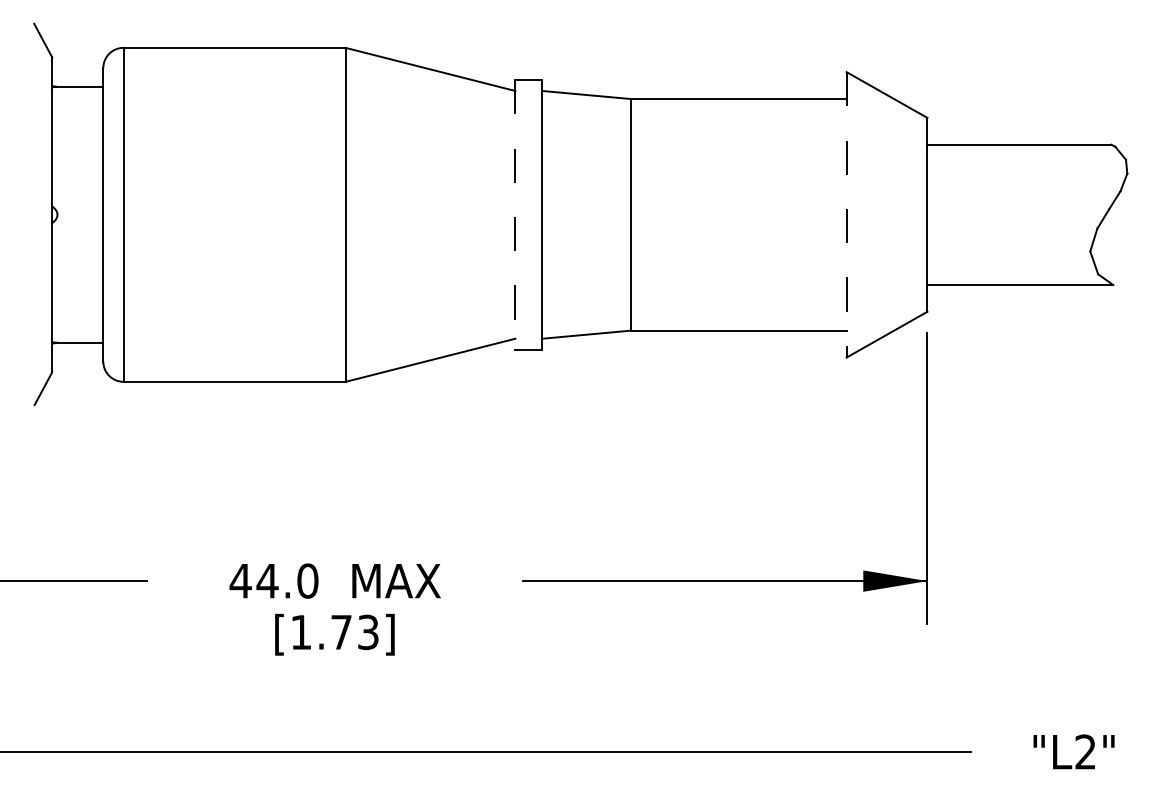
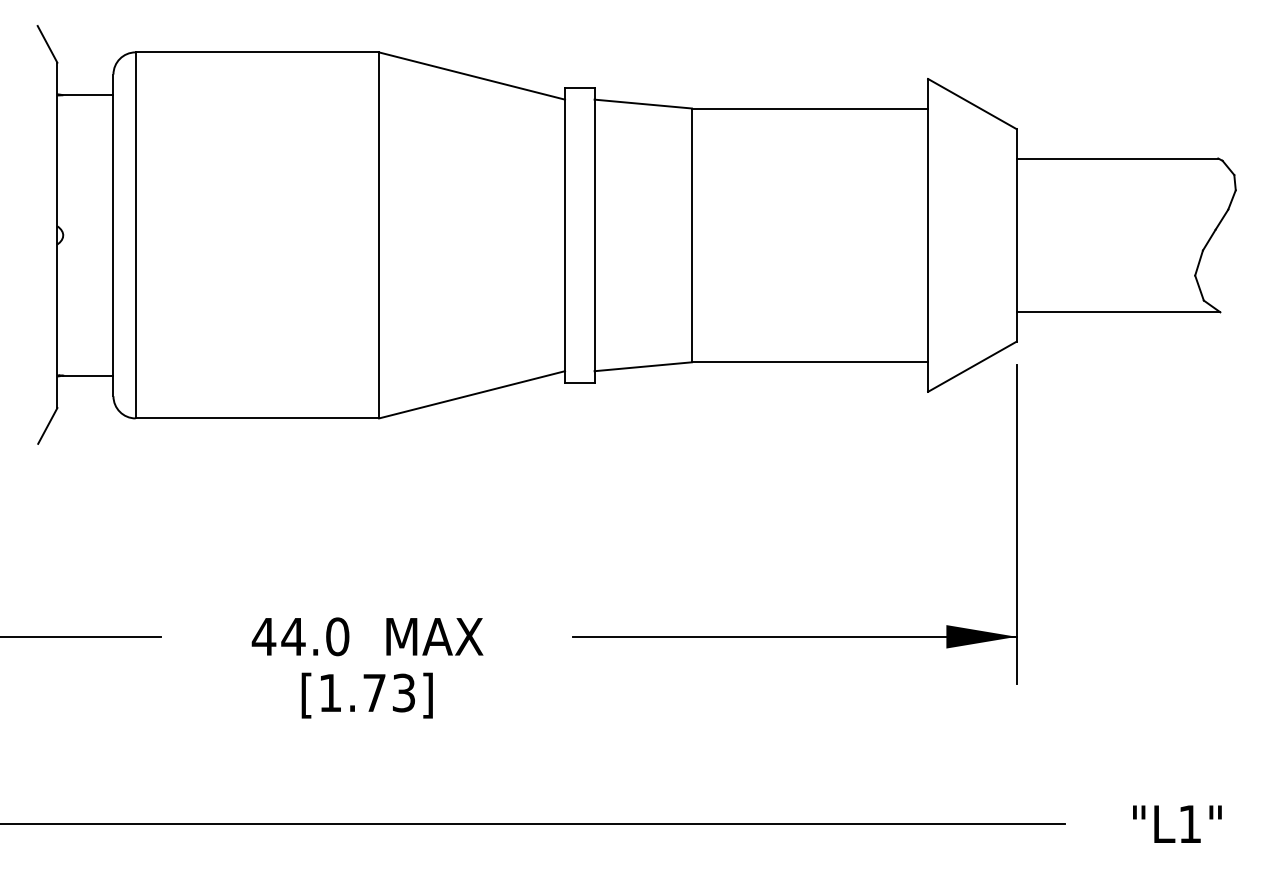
line: (515, 214) -> (565, 235), dashed -> solid
line: (846, 214) -> (928, 235), dashed -> solid
text: (1085, 751) -> (1189, 823), "L2" -> "L1"

